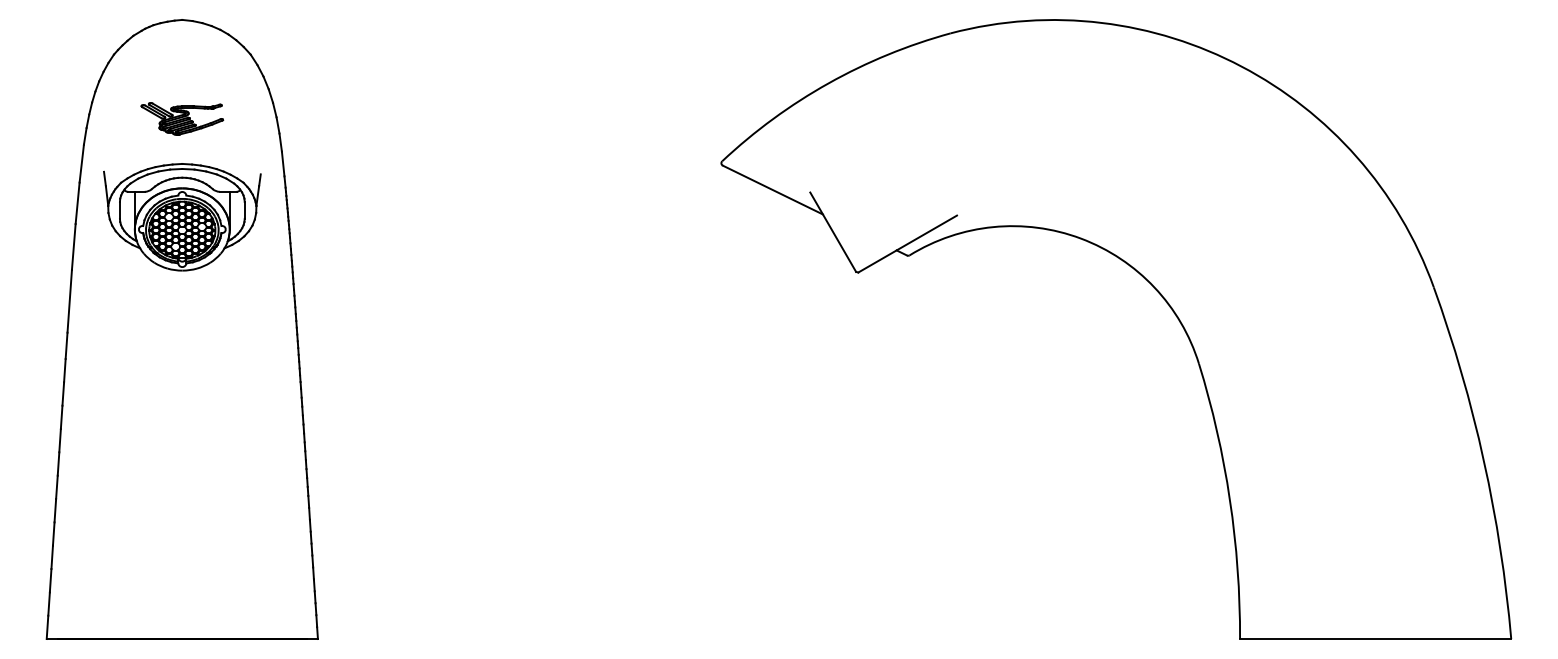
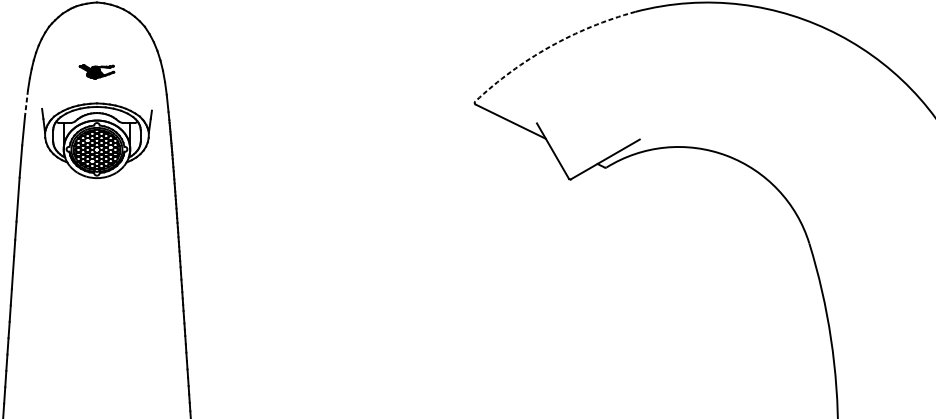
arc: (828, 83) -> (549, 47), solid -> dashed
part: (182, 118) -> (97, 71), size x0.6
line: (81, 164) -> (26, 103), solid -> dashed

